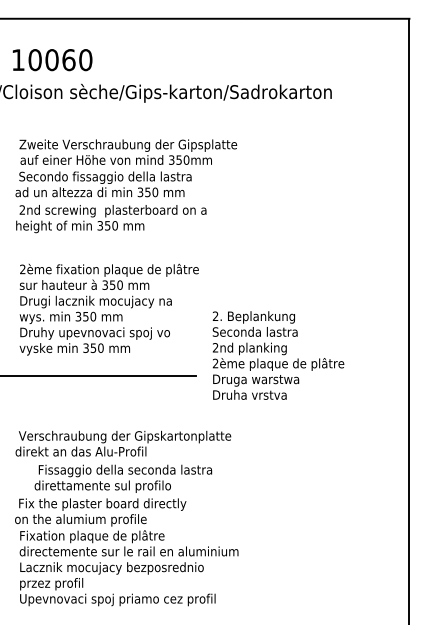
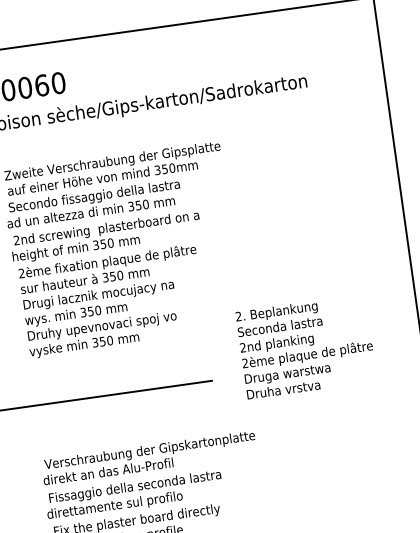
text: (108, 309) -> (112, 301), moved
text: (278, 355) -> (306, 346), moved
text: (123, 478) -> (134, 495), moved

